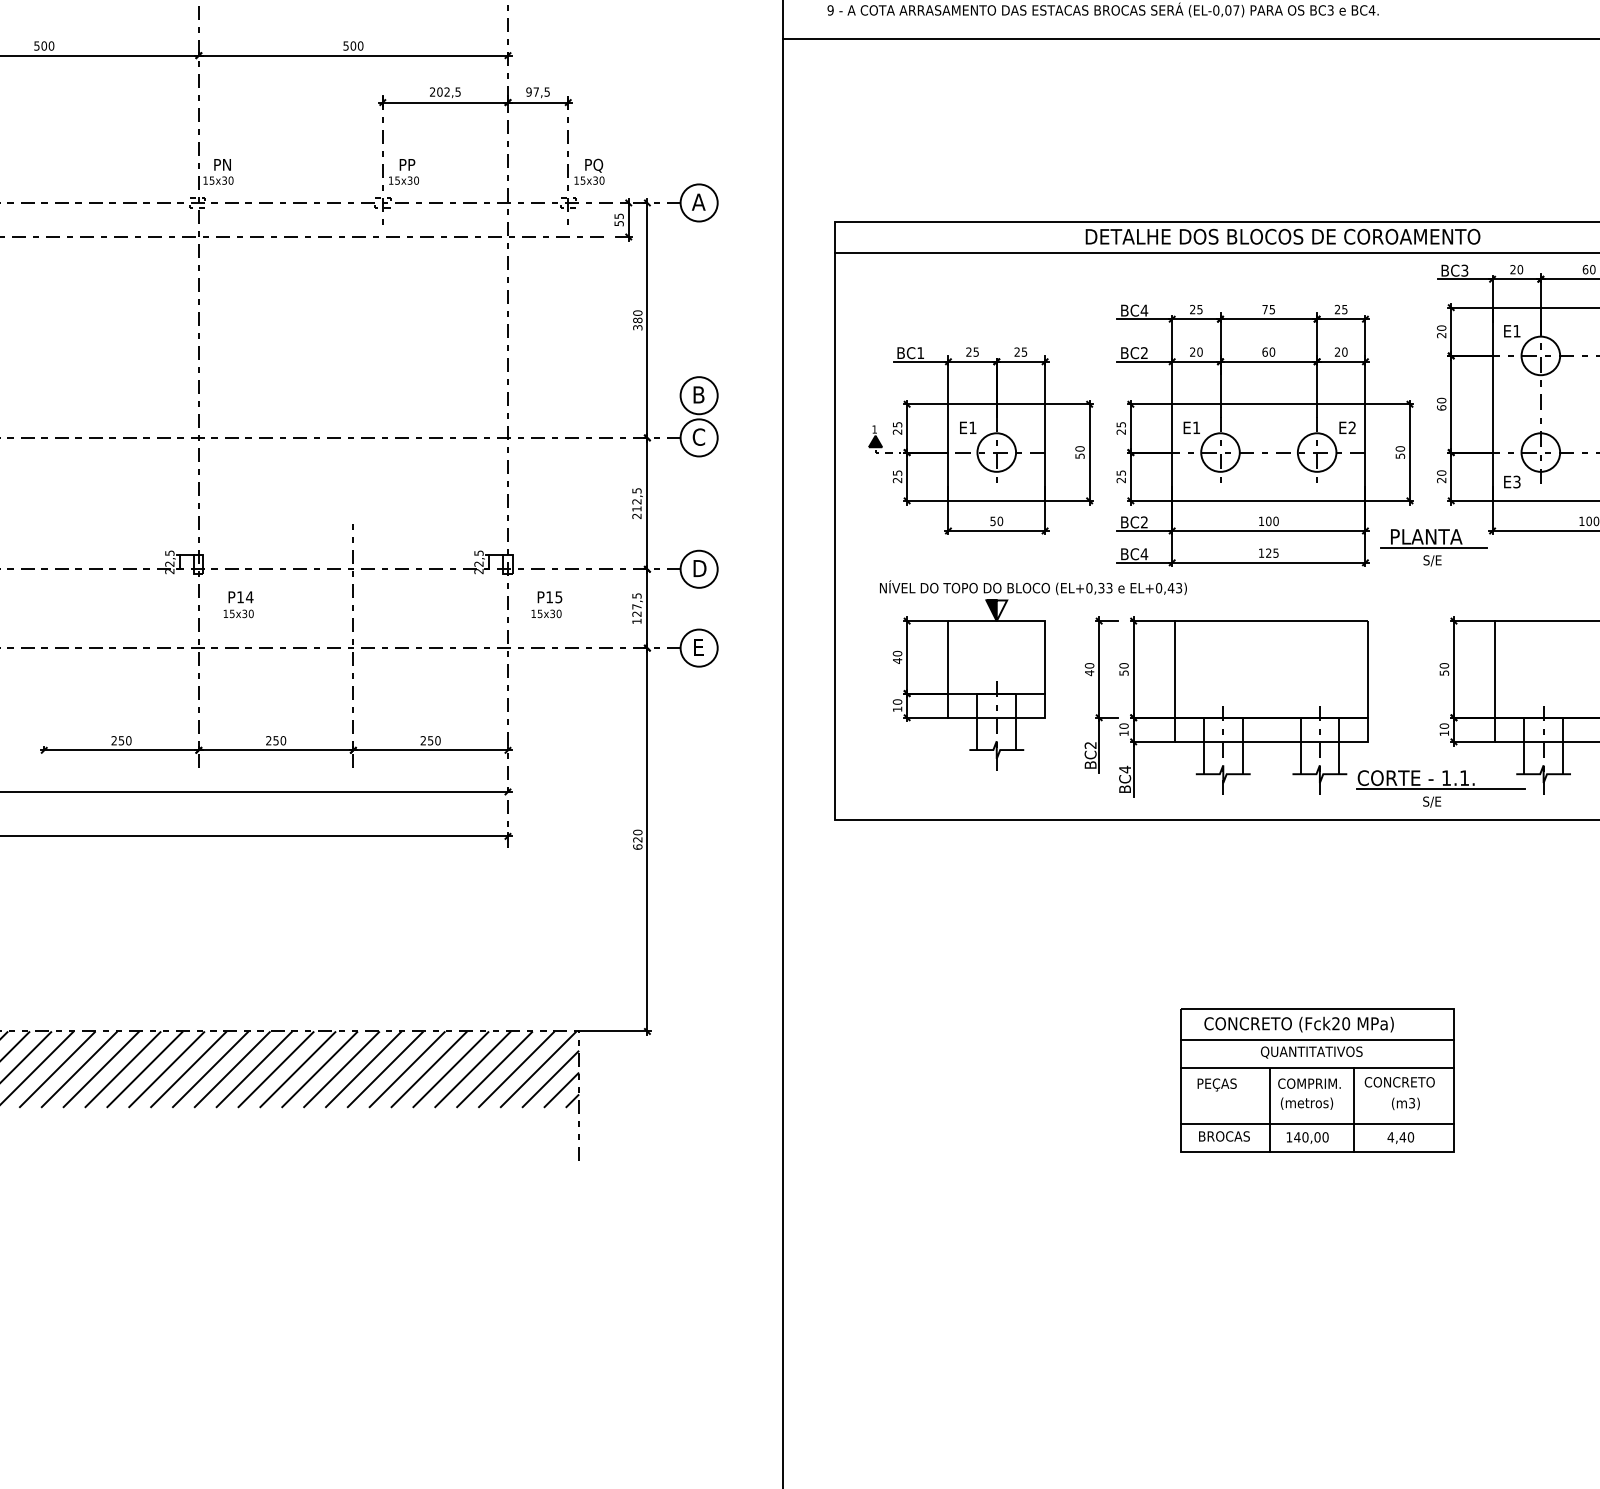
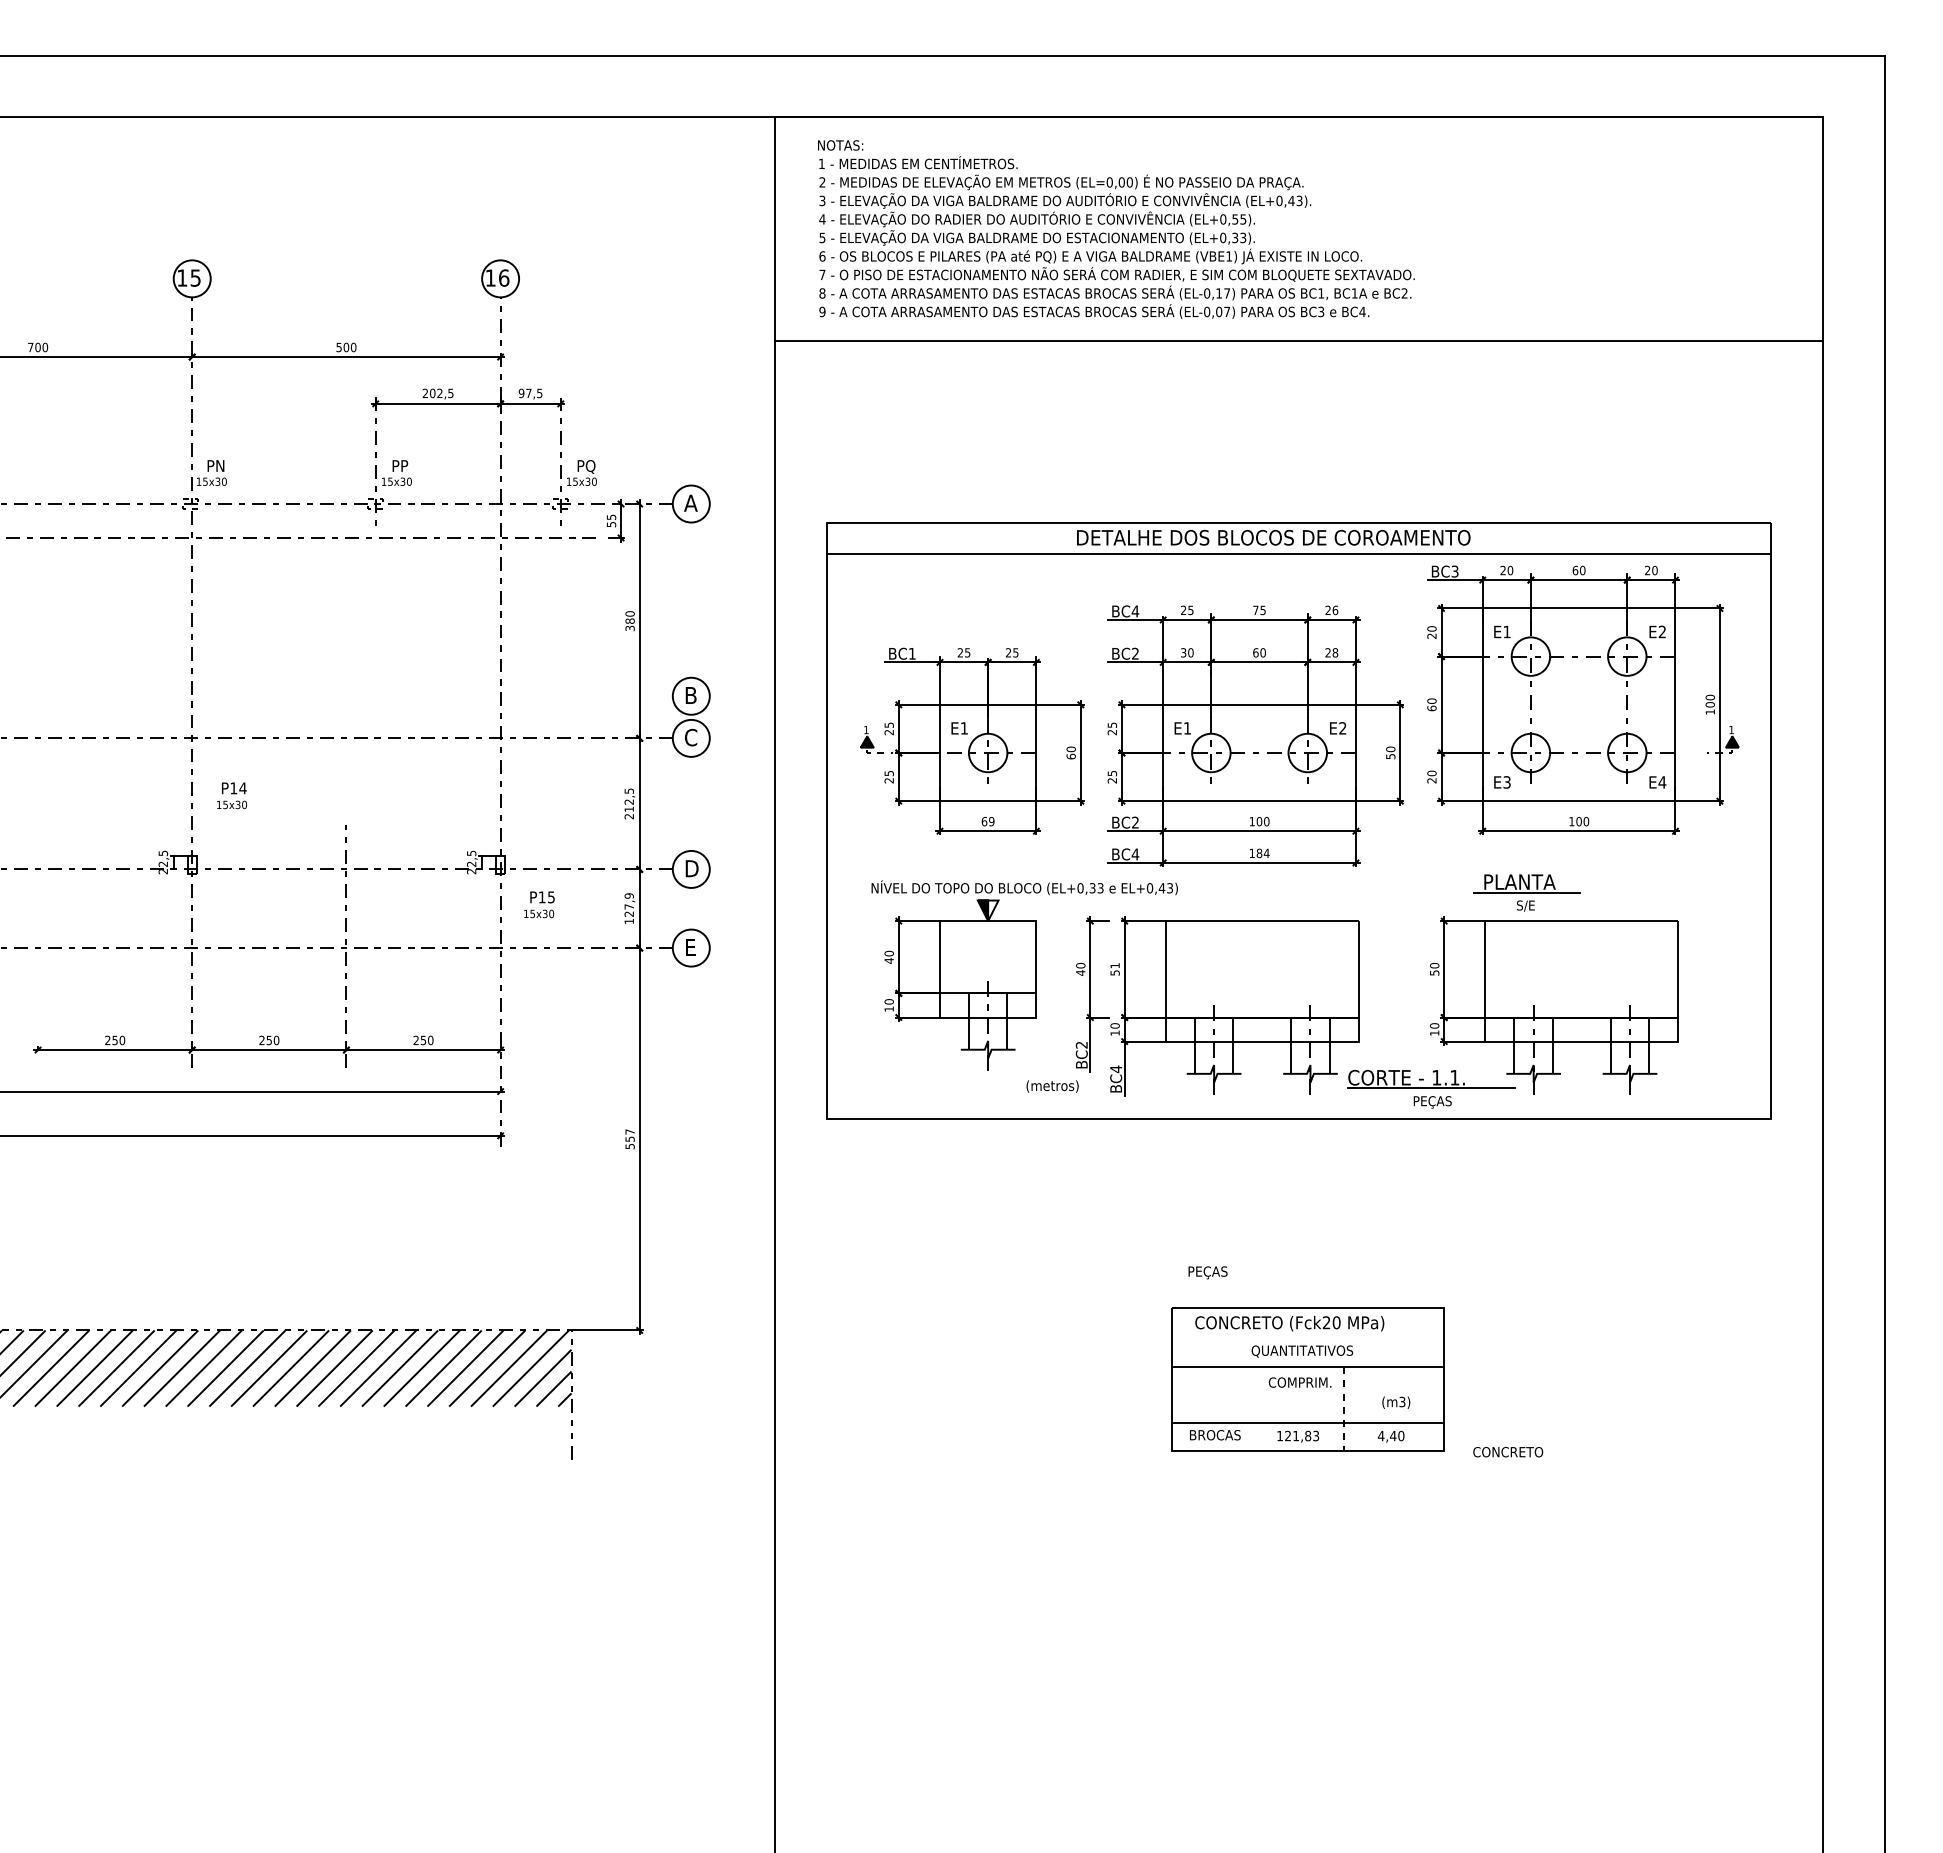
text: (36, 46) -> (30, 347), 500 -> 700
text: (1344, 309) -> (1335, 610), 25 -> 26
text: (1344, 351) -> (1335, 652), 20 -> 28
text: (1192, 352) -> (1183, 653), 20 -> 30
text: (1079, 456) -> (1070, 756), 50 -> 60
text: (996, 521) -> (987, 821), 50 -> 69
part: (1433, 547) -> (1526, 892), moved
text: (1271, 553) -> (1262, 853), 125 -> 184
text: (636, 595) -> (628, 895), 127,5 -> 127,9
text: (238, 604) -> (231, 795), moved
text: (1123, 665) -> (1114, 965), 50 -> 51
text: (1442, 802) -> (1432, 1102), S/E -> PEÇAS
text: (637, 840) -> (629, 1139), 620 -> 557
line: (1317, 1040) -> (1308, 1339), removed
text: (1400, 1082) -> (1508, 1452), moved
text: (1216, 1084) -> (1207, 1272), moved
text: (1306, 1103) -> (1052, 1086), moved
line: (1269, 1110) -> (1260, 1409), removed
line: (1353, 1110) -> (1344, 1409), solid -> dashed
text: (1310, 1136) -> (1301, 1435), 140,00 -> 121,83

